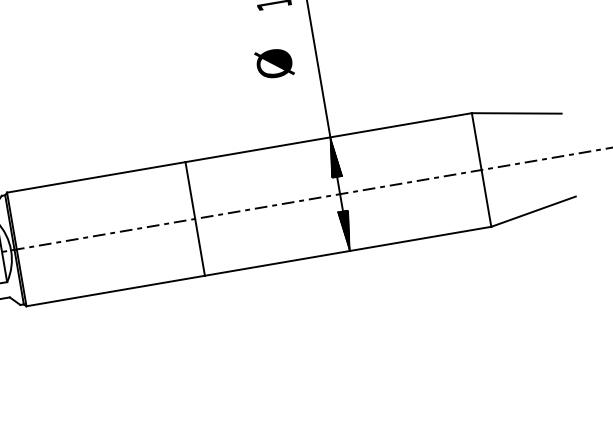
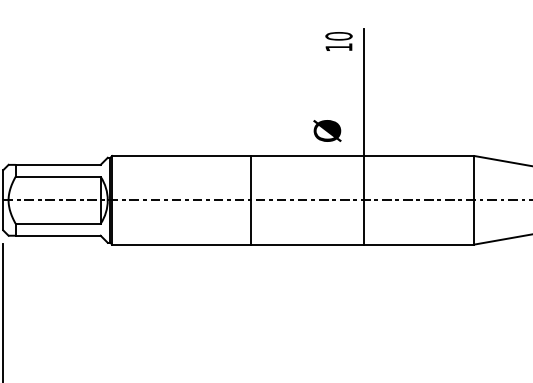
text: (274, 63) -> (327, 130), moved
hatch: (334, 157) -> (364, 171), removed
hatch: (346, 230) -> (364, 228), removed

